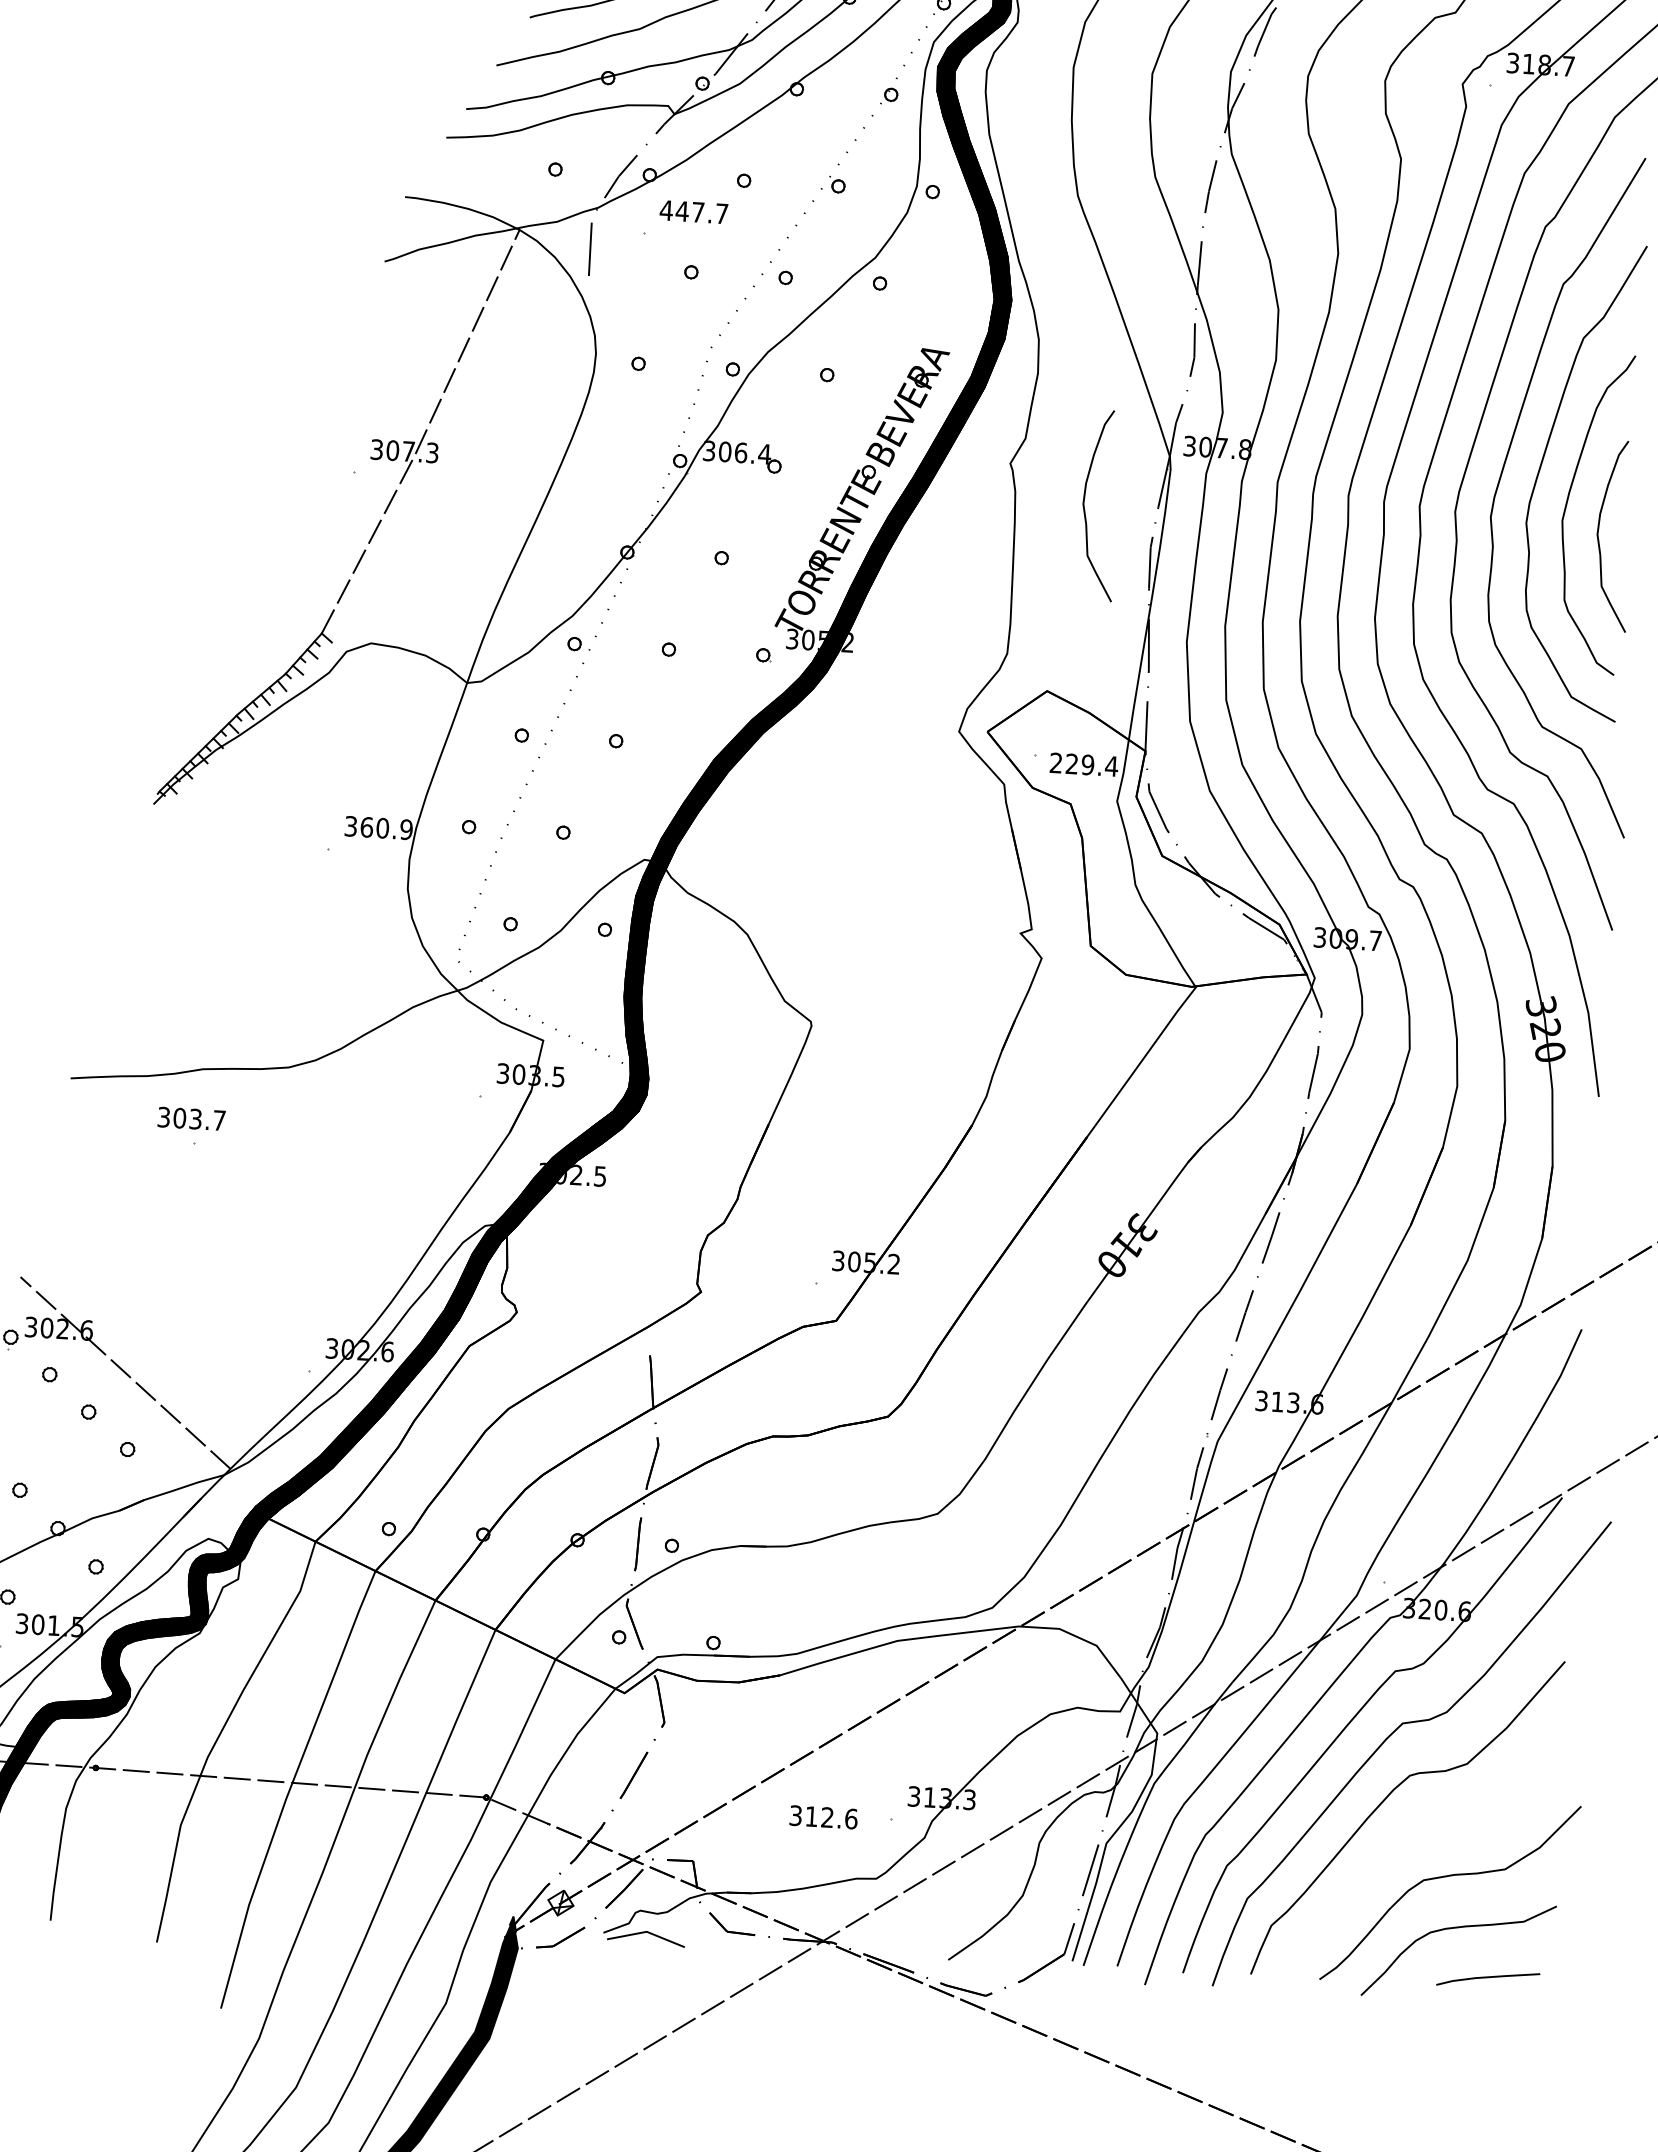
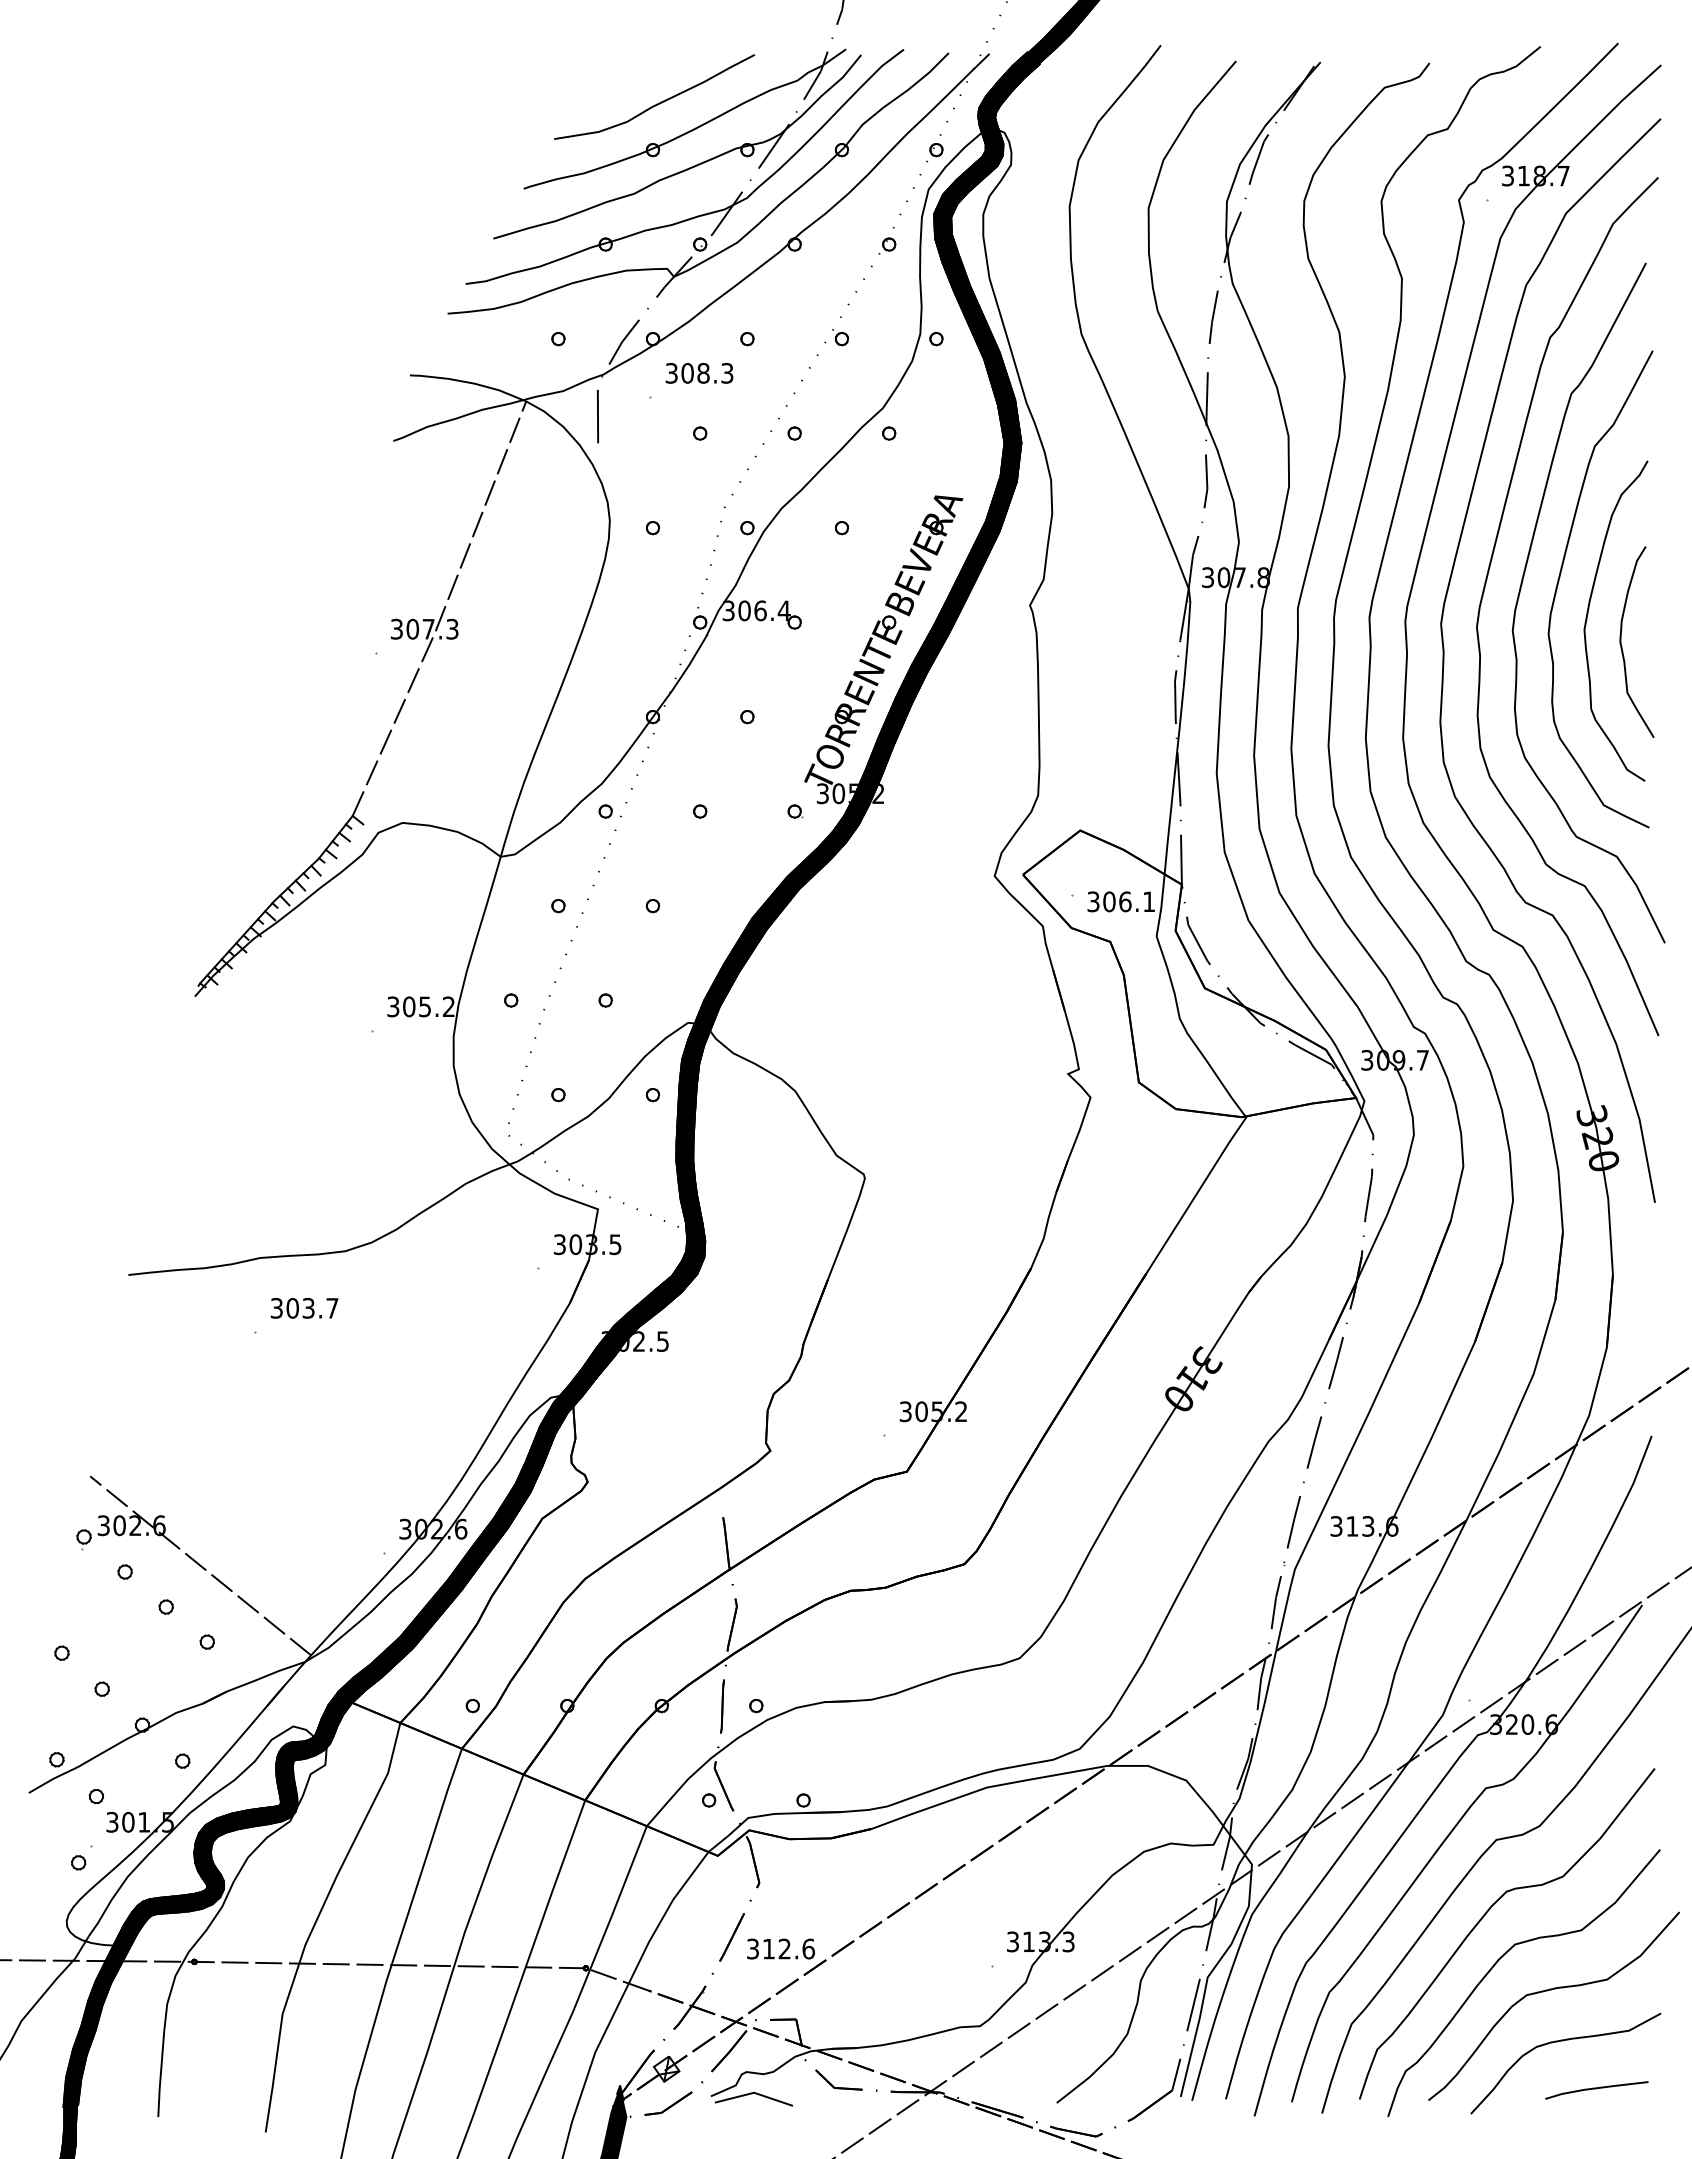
text: (694, 211) -> (699, 372), 447.7 -> 308.3
curve: (1085, 509) -> (1107, 646), removed
text: (1084, 764) -> (1121, 901), 229.4 -> 306.1
text: (387, 828) -> (429, 1006), 360.9 -> 305.2
text: (191, 1119) -> (304, 1308), moved
text: (823, 1816) -> (780, 1948), moved
curve: (1395, 1847) -> (1496, 1964), added

